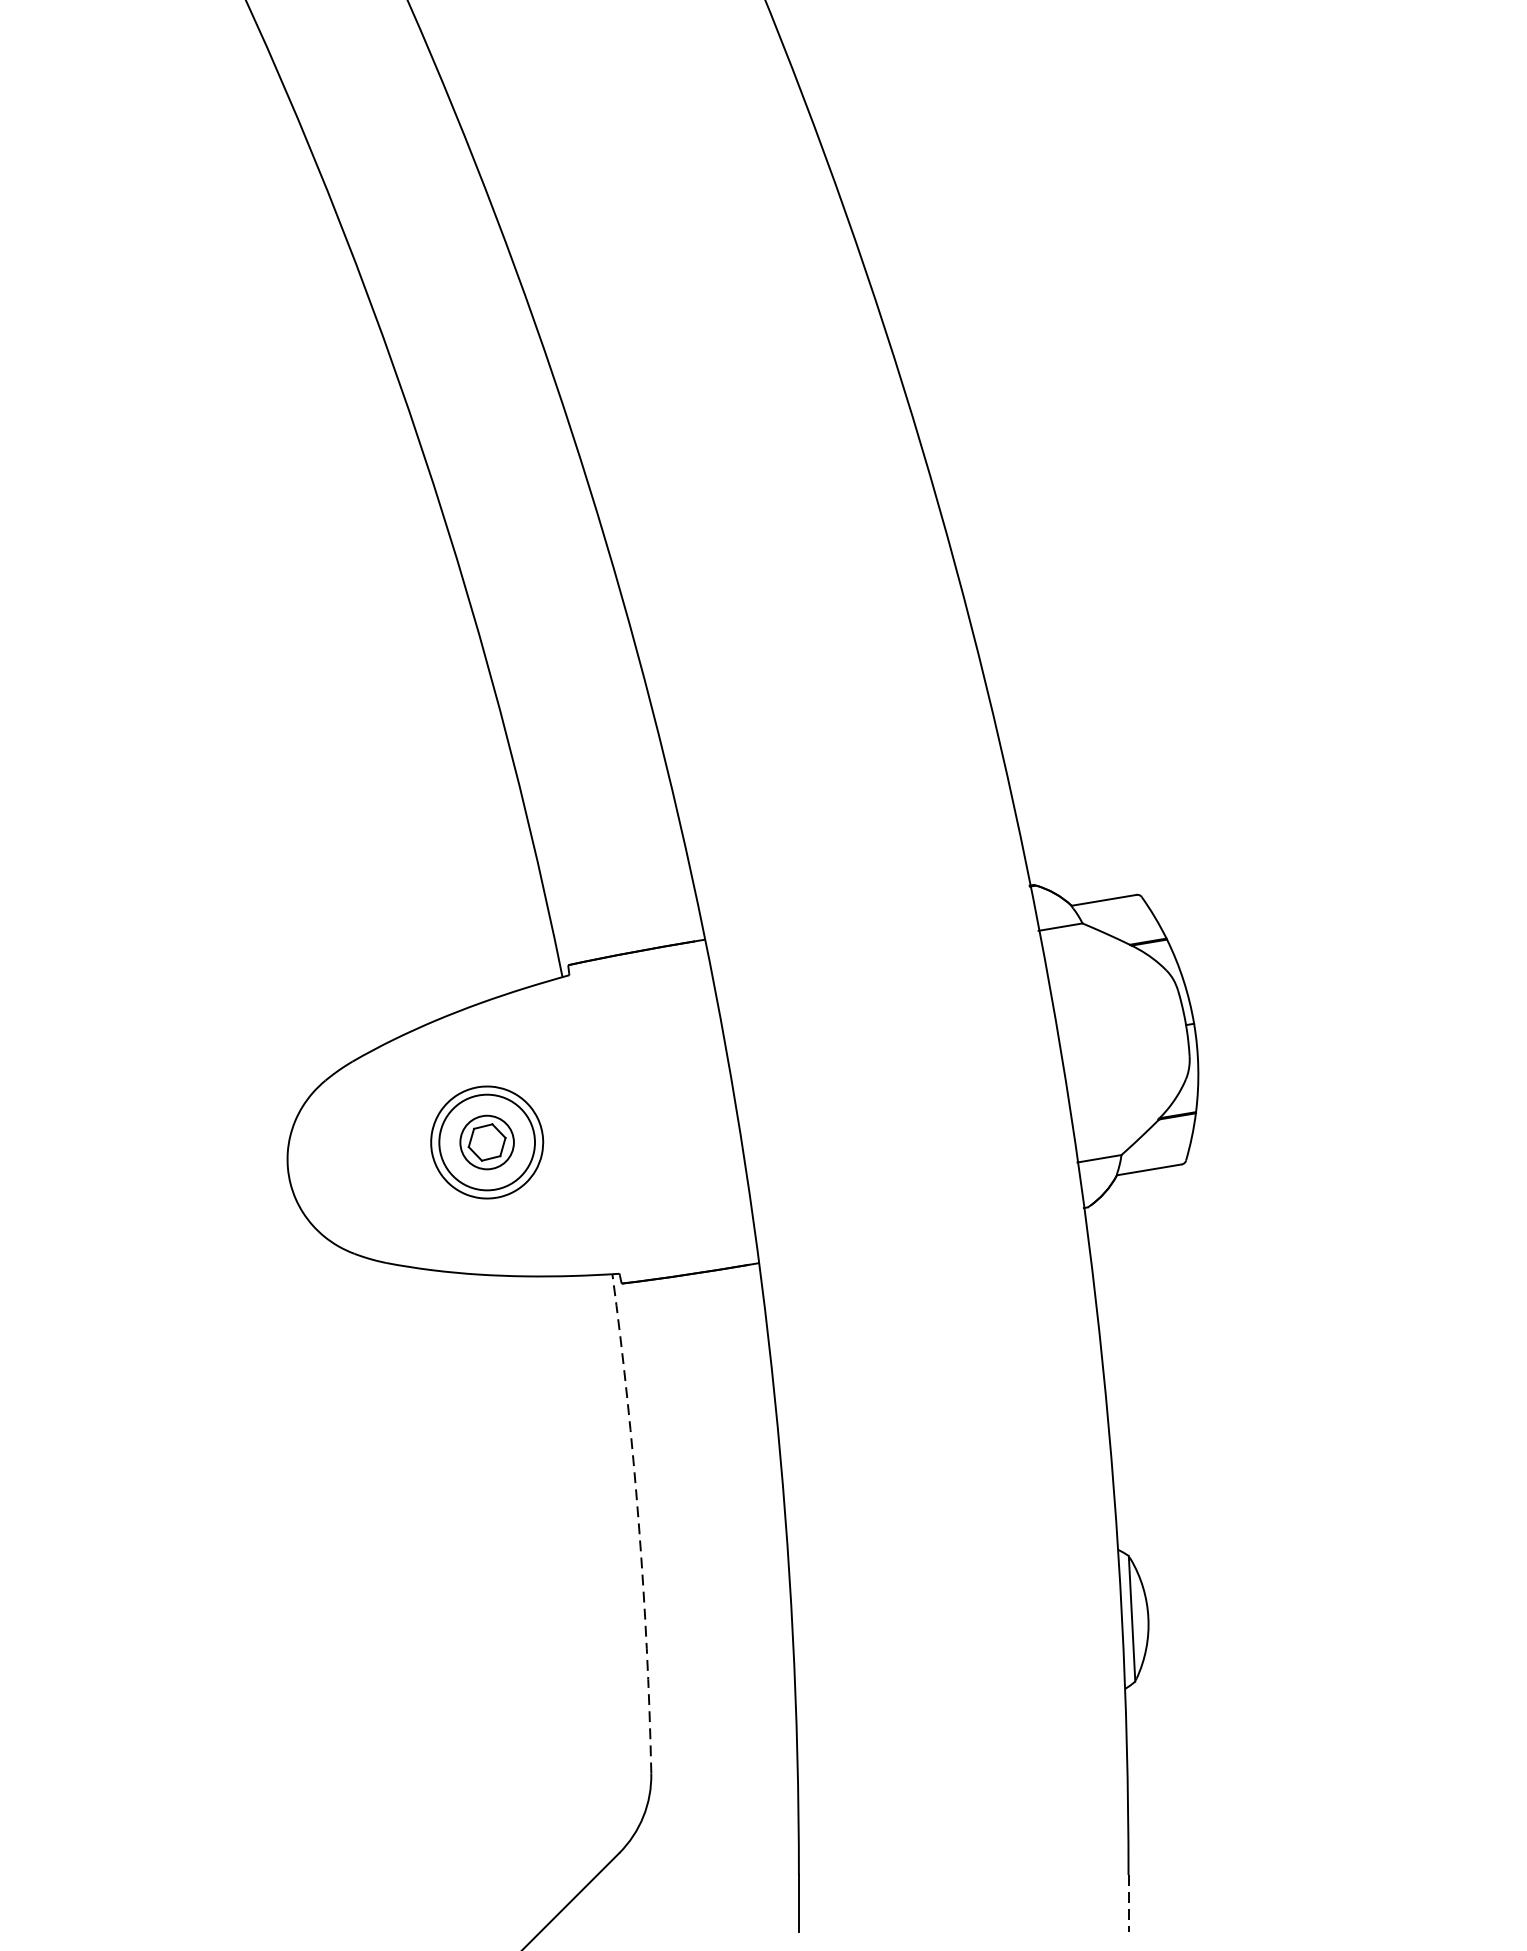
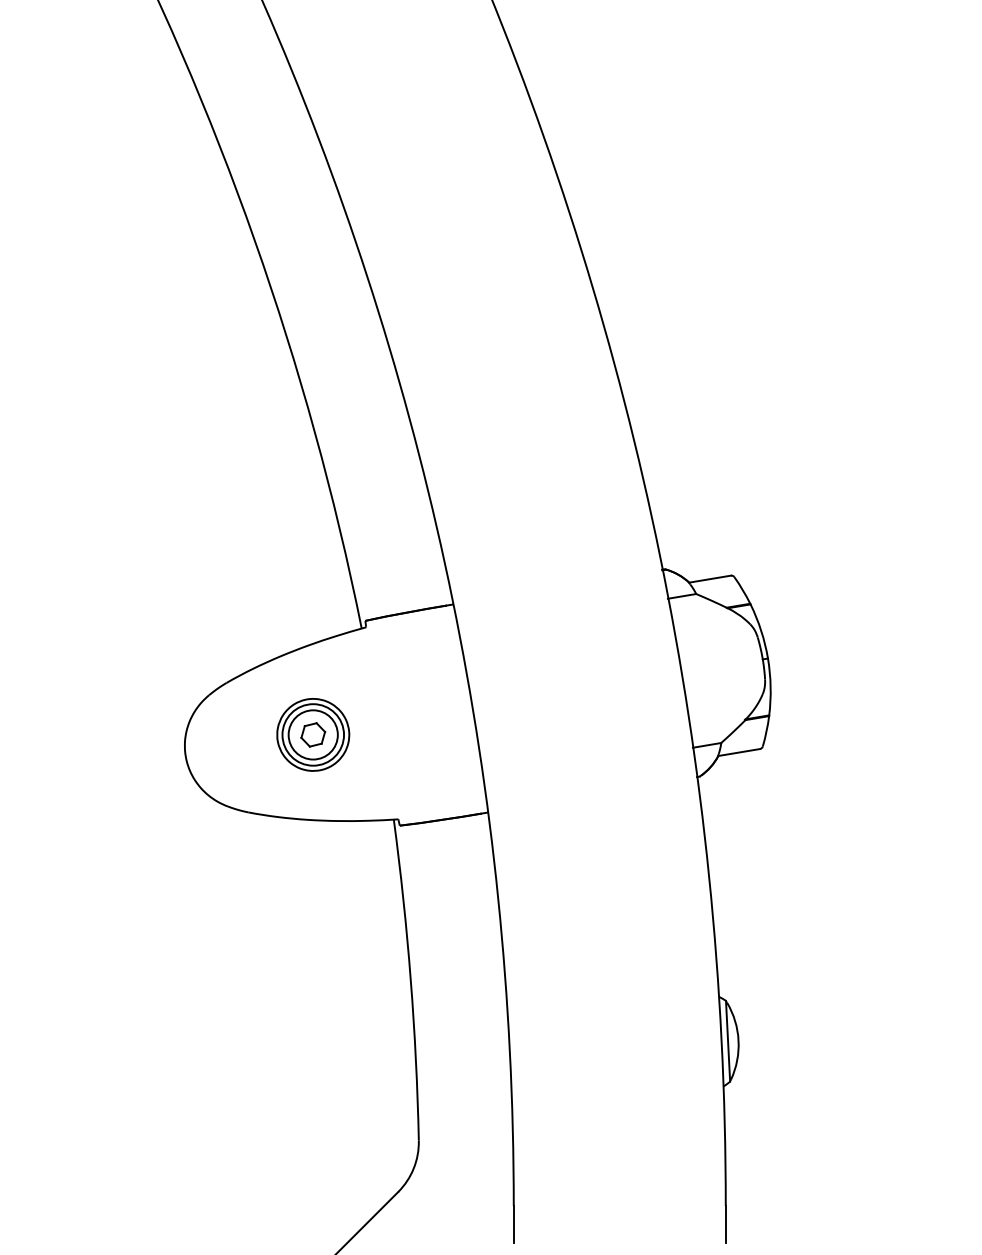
circle: (485, 1141) -> (312, 734), size x1.43
arc: (638, 1522) -> (410, 979), dashed -> solid
line: (1128, 1903) -> (725, 1224), dashed -> solid

